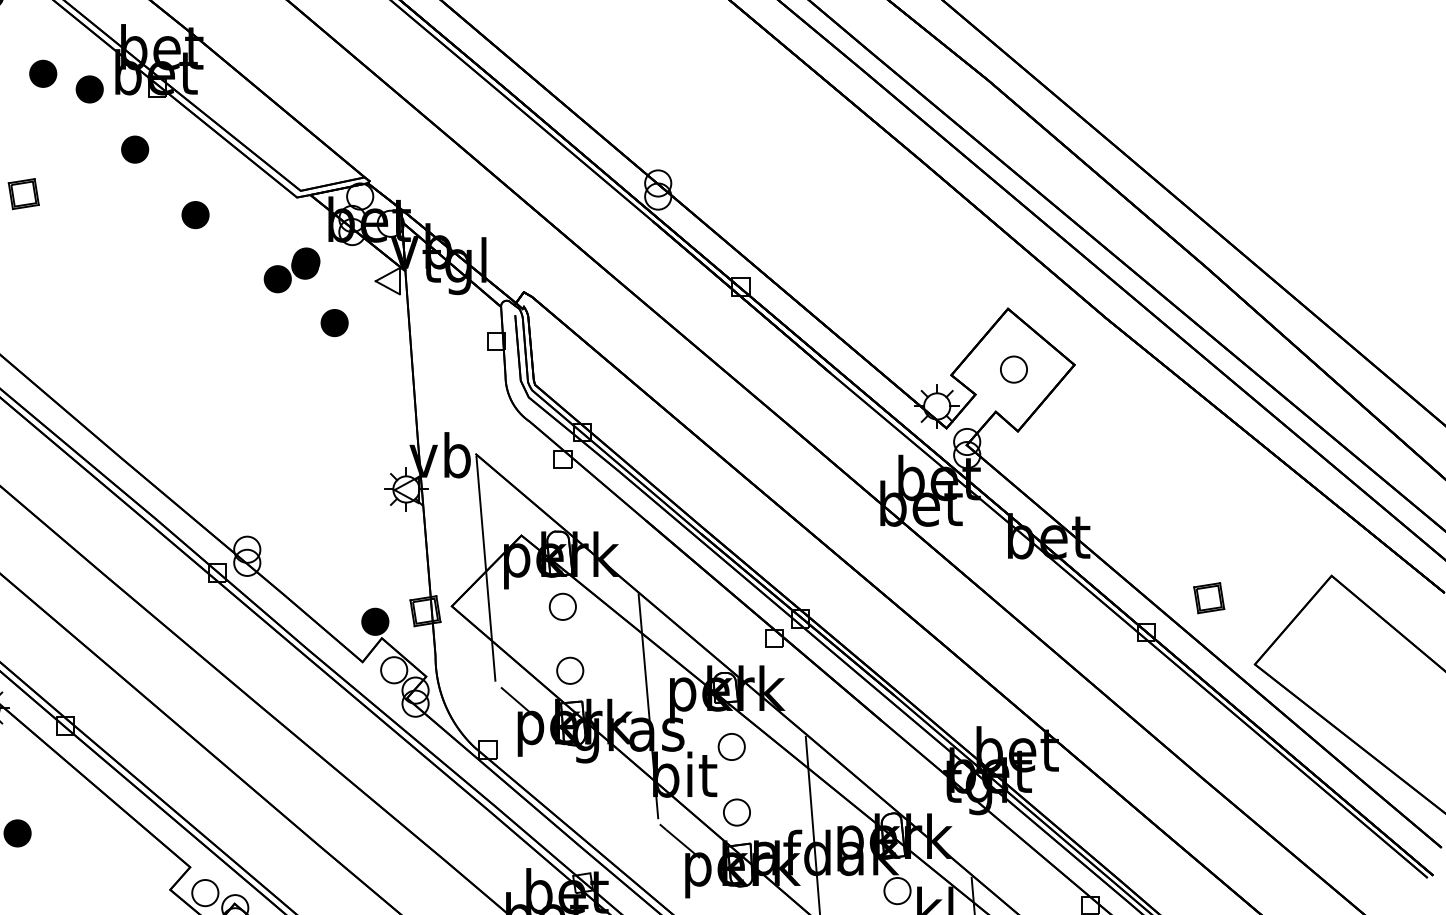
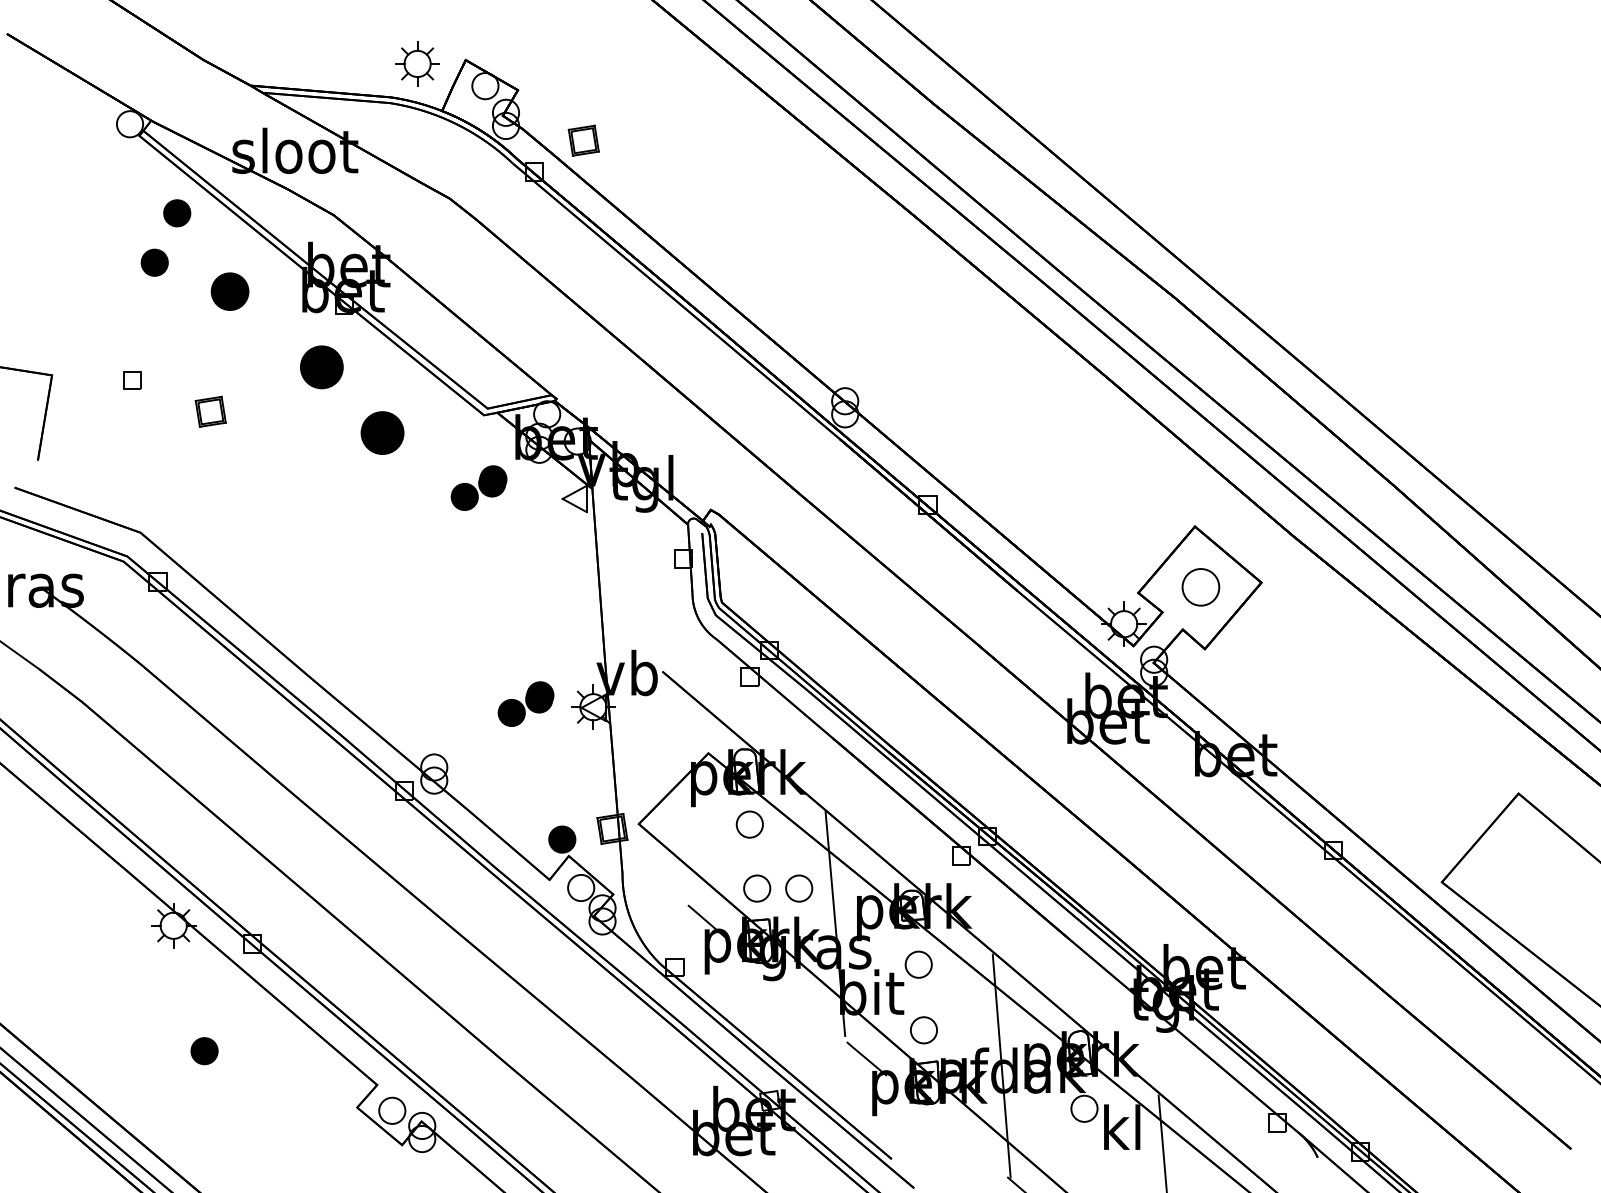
part: (43, 73) -> (230, 291), size x1.4
part: (89, 89) -> (276, 307), removed
part: (135, 149) -> (322, 367), size x1.6
part: (195, 214) -> (382, 432), size x1.6
part: (334, 322) -> (521, 540), removed
part: (1013, 369) -> (1200, 587), size x1.4
part: (338, 485) -> (525, 703), added
line: (485, 568) -> (672, 786), removed
part: (1209, 597) -> (1396, 815), removed
part: (612, 670) -> (799, 888), added

